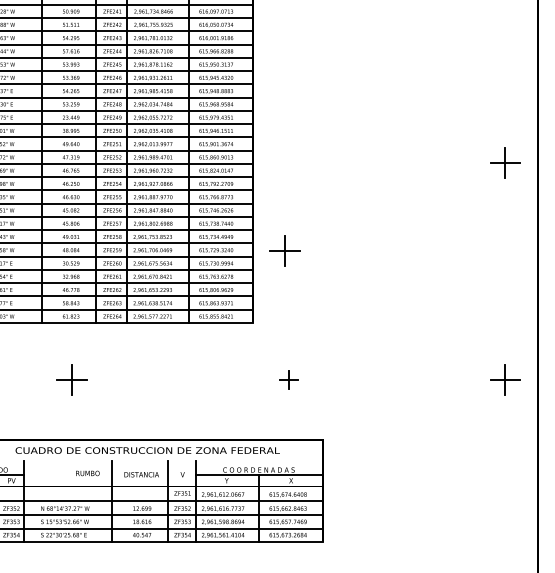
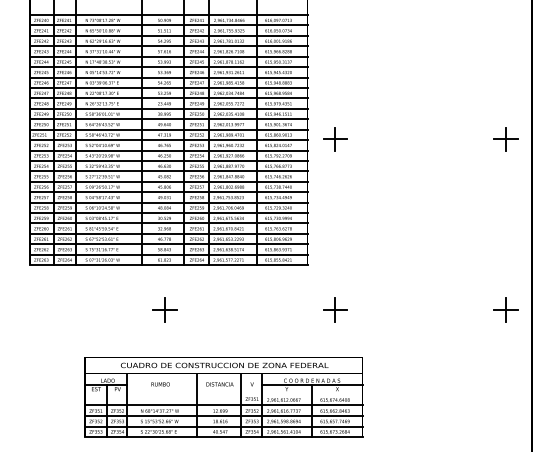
part: (284, 250) -> (335, 139), moved
part: (288, 379) -> (335, 309), size x1.67
text: (87, 473) -> (160, 384), moved

